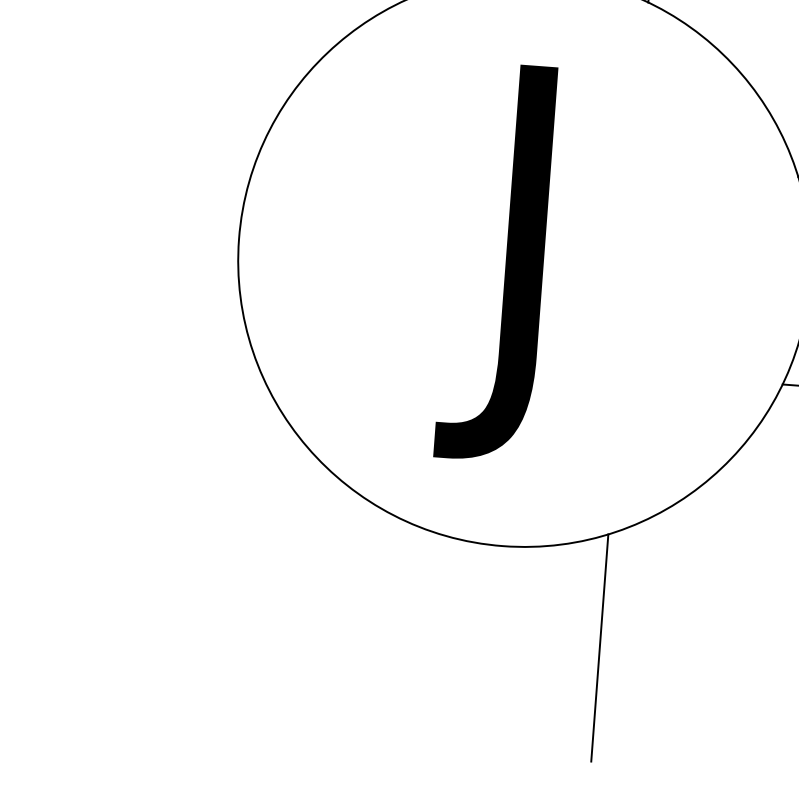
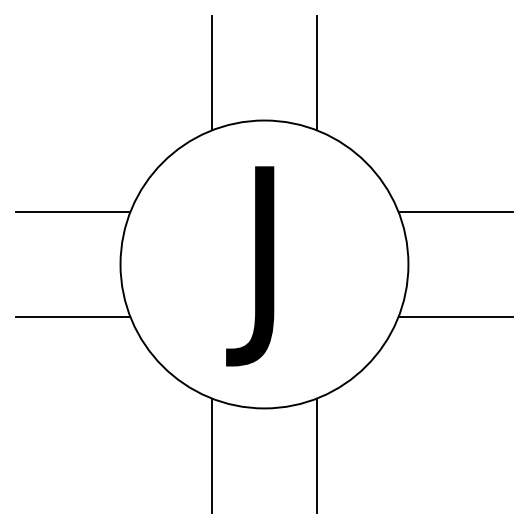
line: (151, 128) -> (72, 212), added
line: (136, 335) -> (72, 316), added
line: (392, 631) -> (212, 455), added

